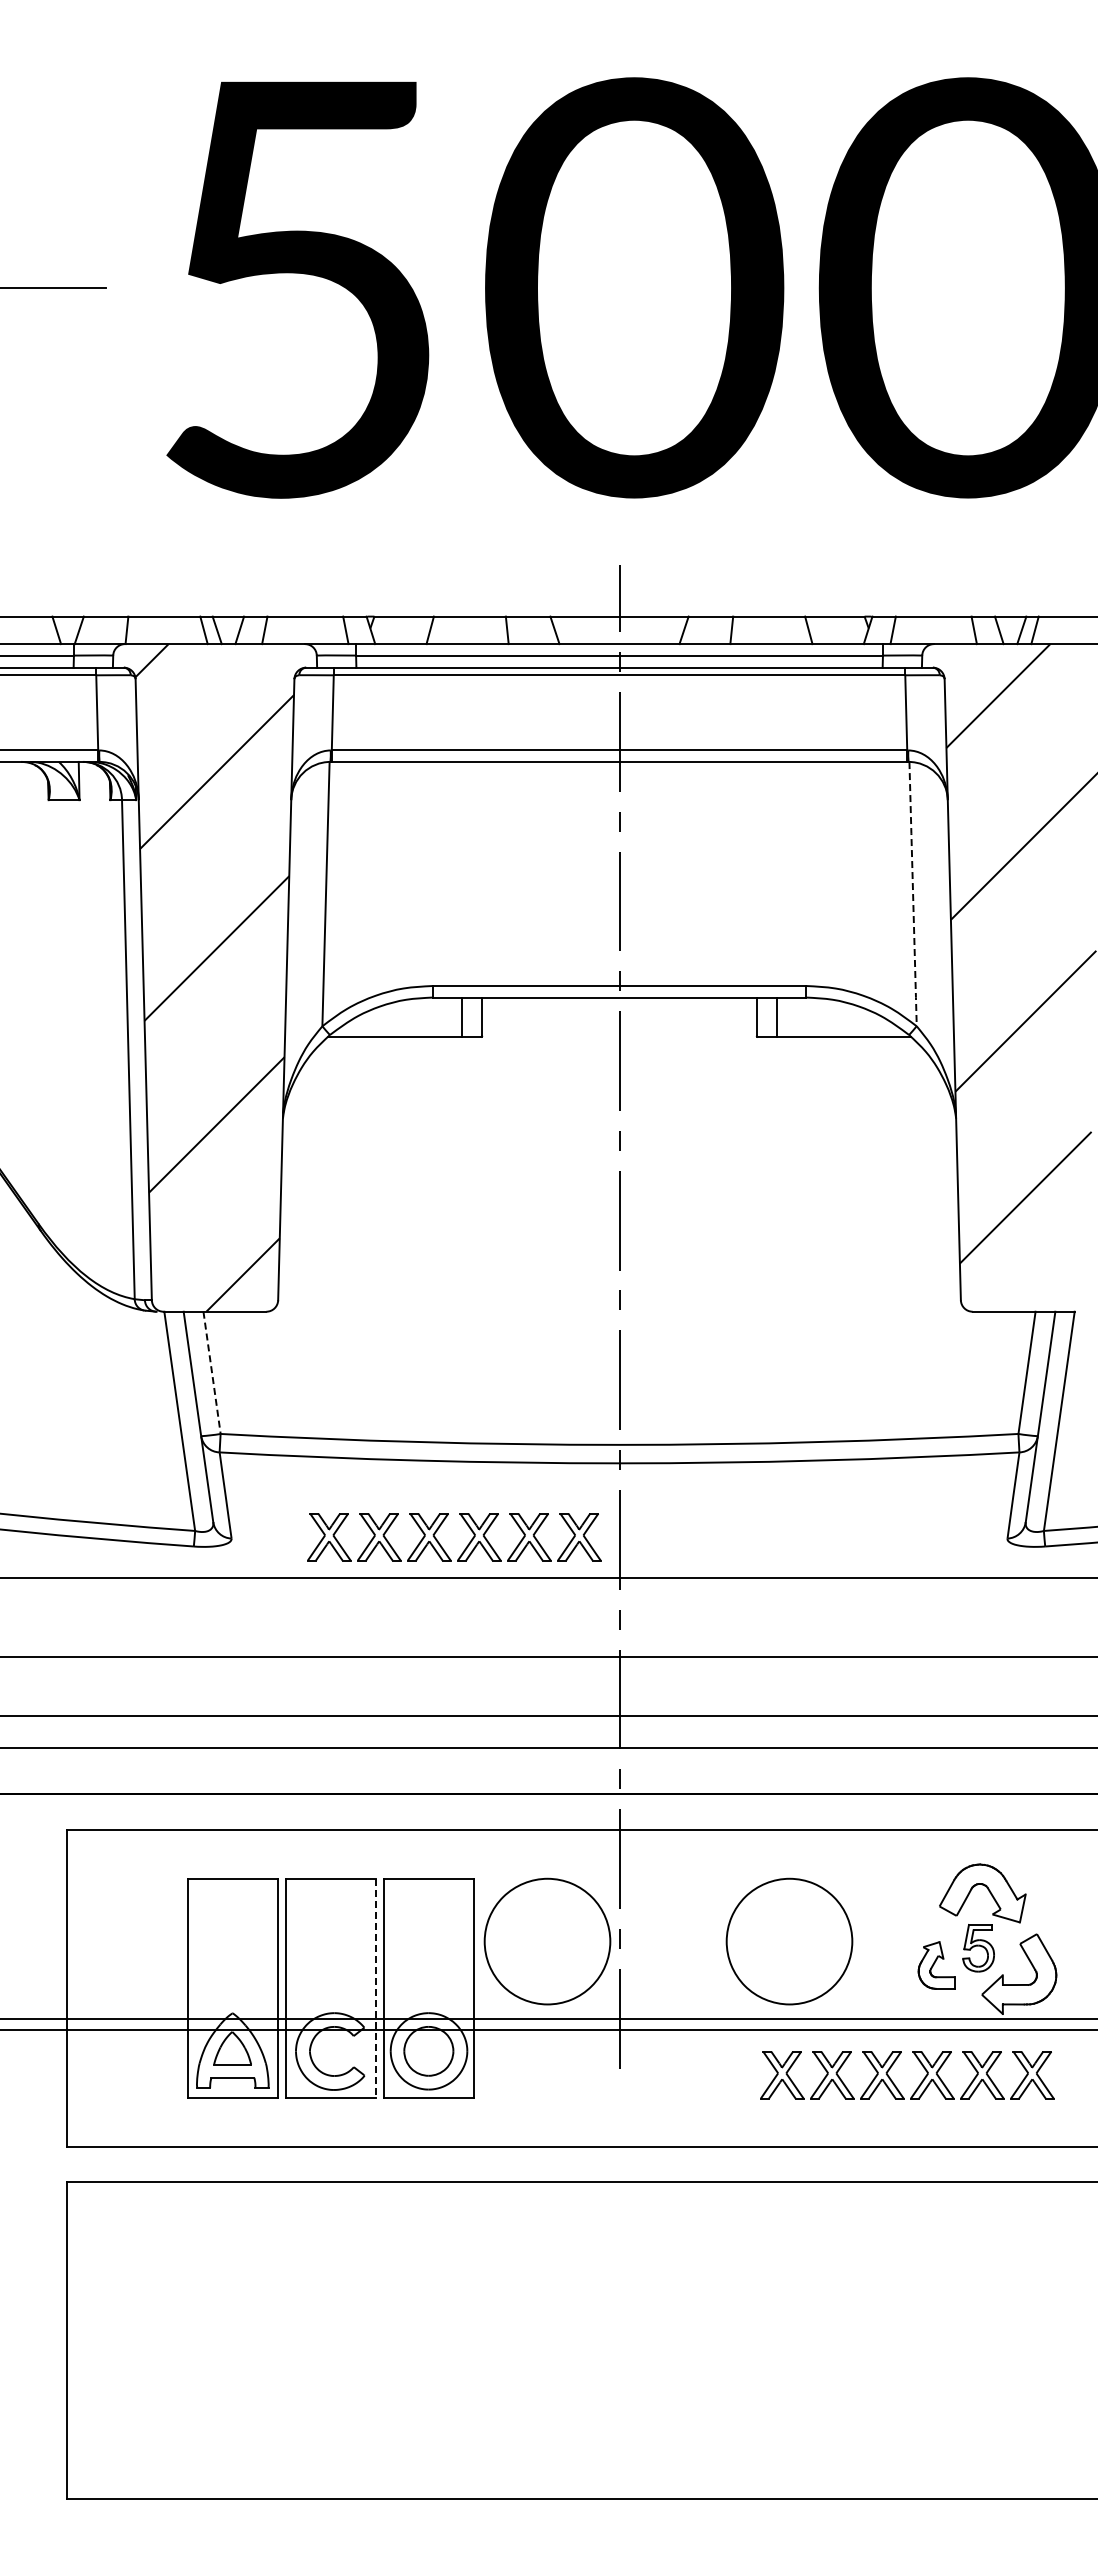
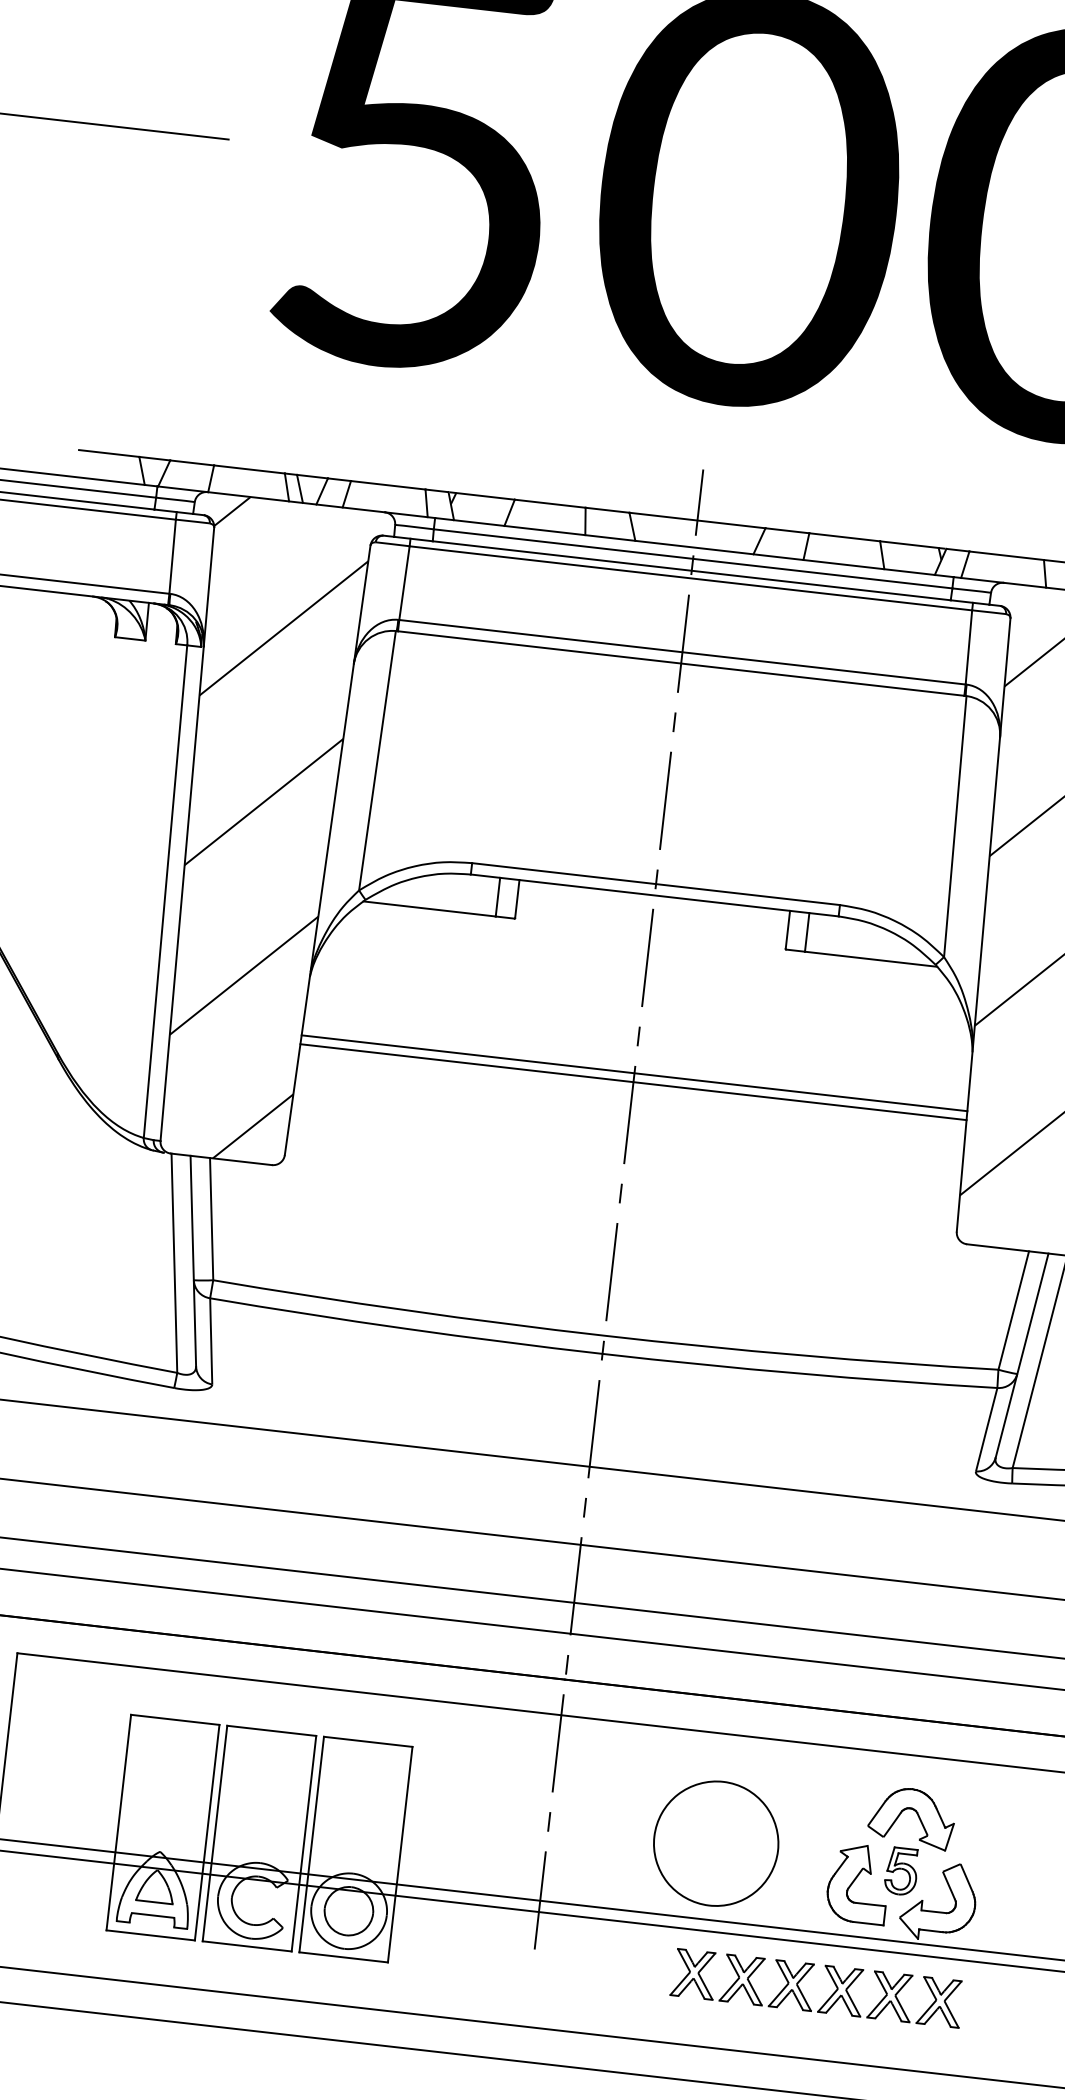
line: (913, 894) -> (955, 826), dashed -> solid
line: (619, 1178) -> (634, 1073), added
line: (619, 1187) -> (633, 1082), added
line: (212, 1372) -> (212, 1218), dashed -> solid
part: (467, 1544) -> (443, 1416), removed
part: (547, 1941) -> (478, 1816), removed
part: (936, 1965) -> (858, 1883), size x1.67
line: (376, 1989) -> (304, 1844), dashed -> solid

